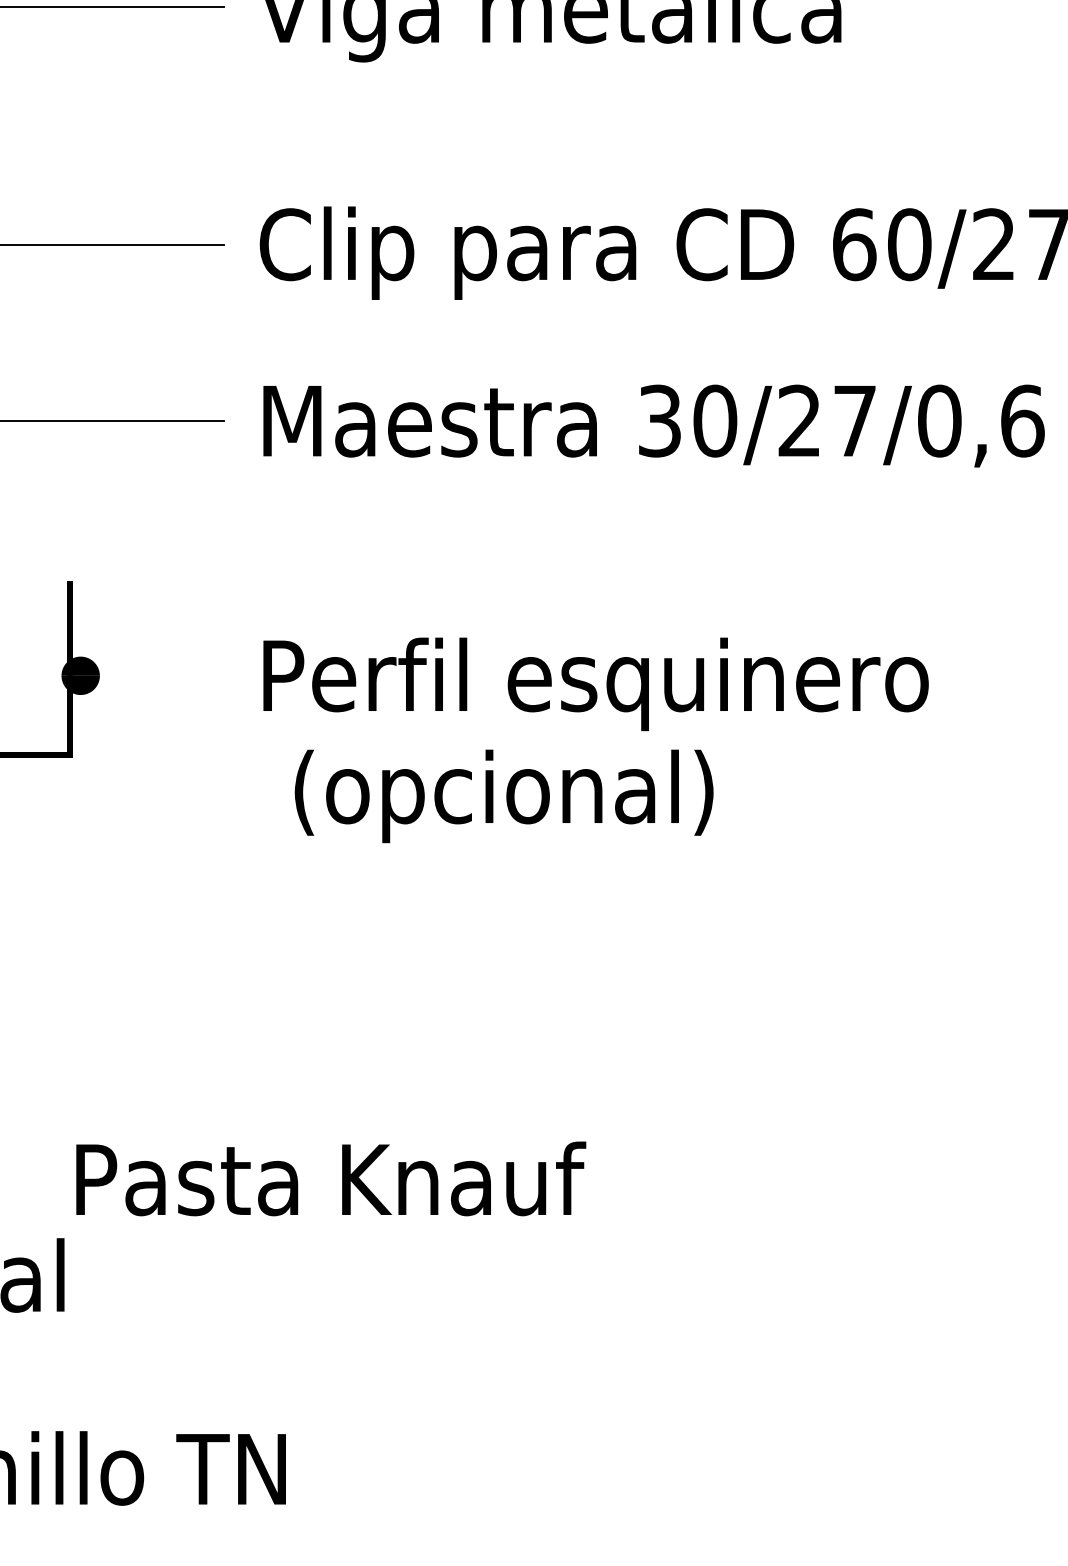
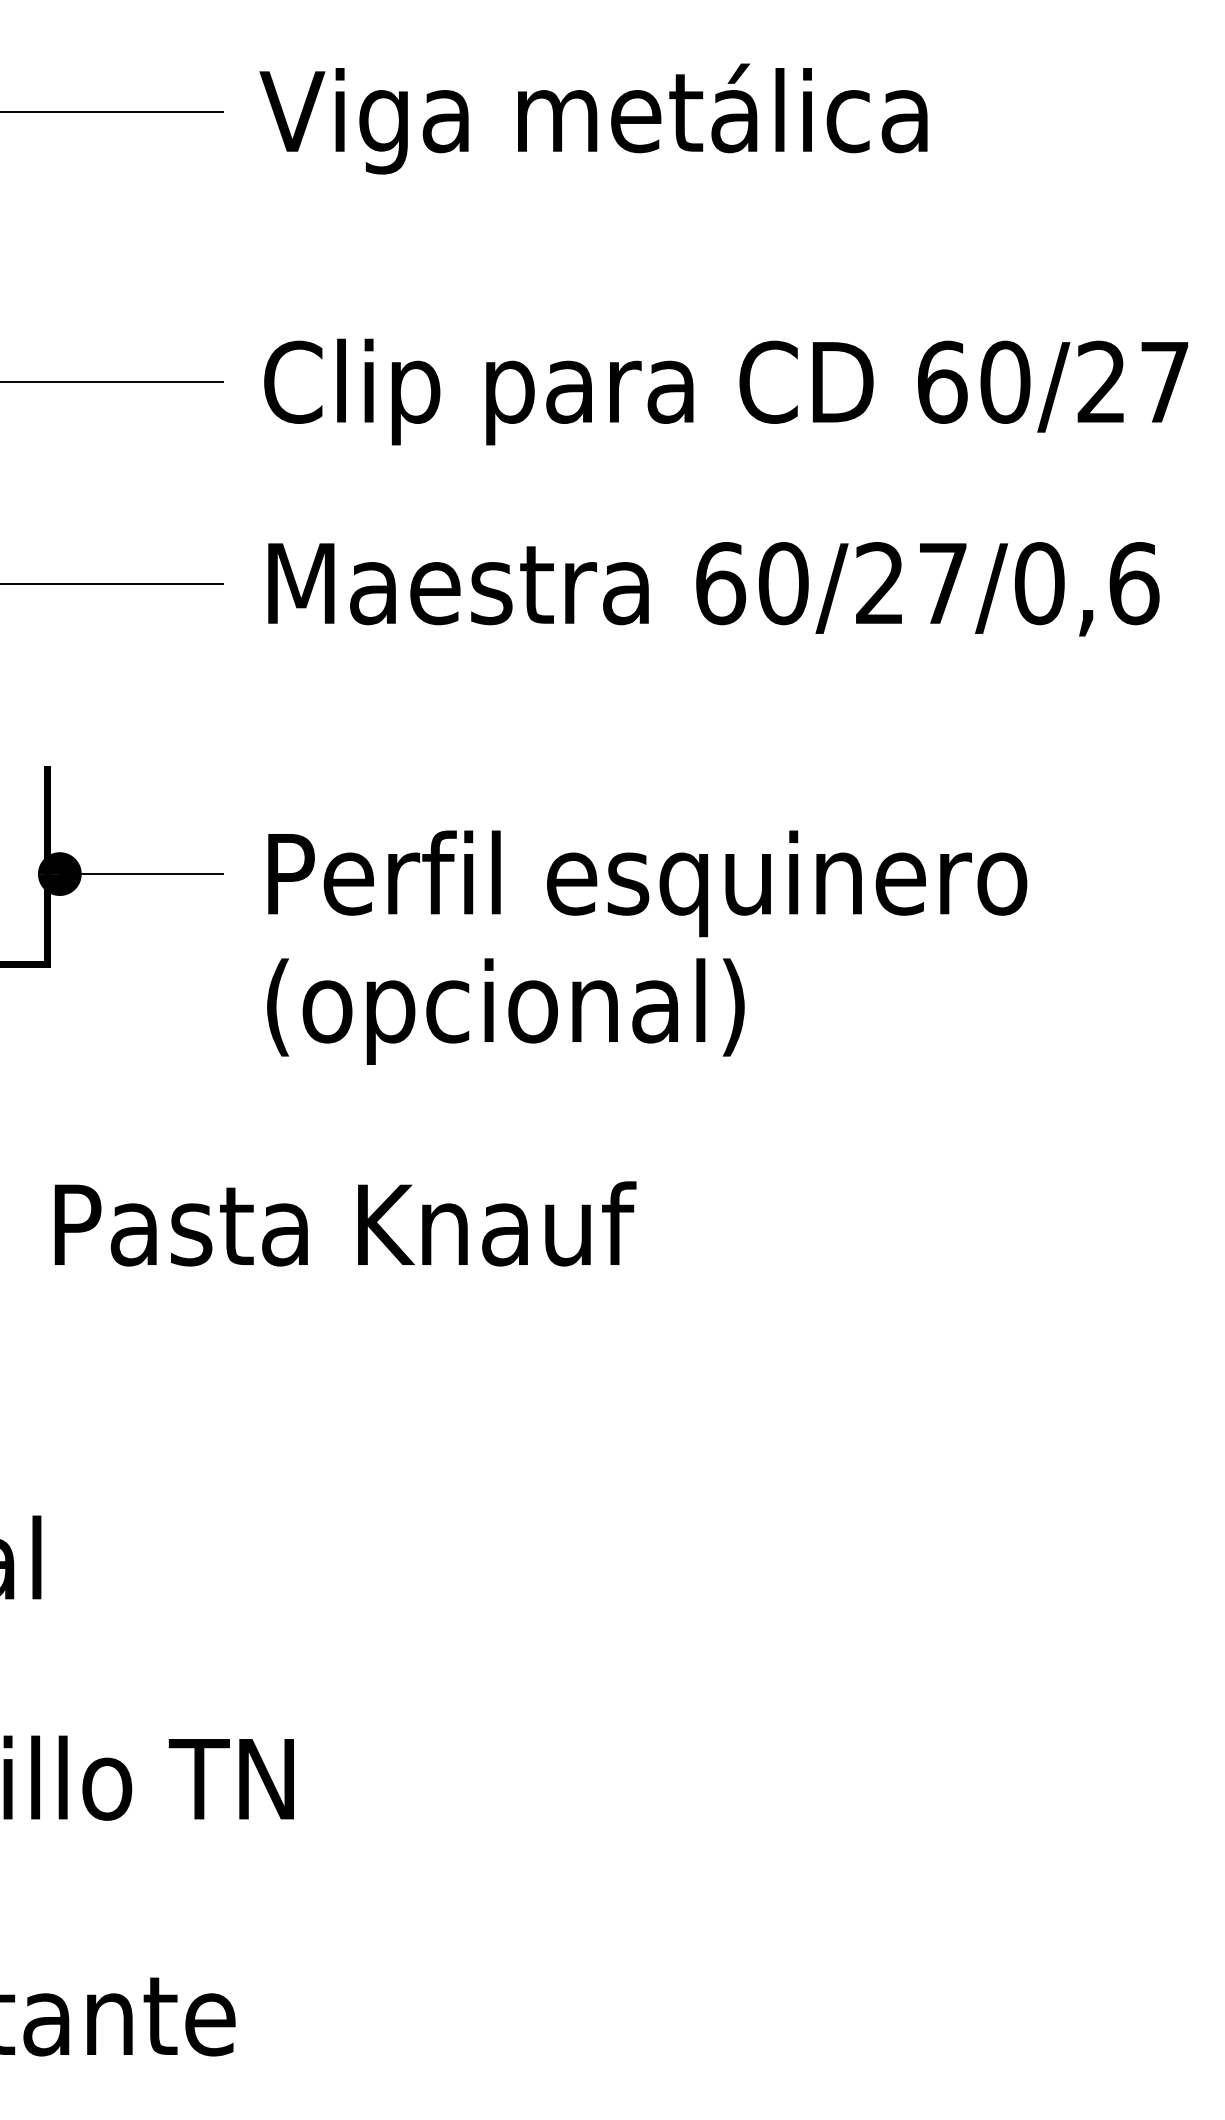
text: (660, 421) -> (721, 583), 30/27/0,6 -> 60/27/0,6
line: (151, 676) -> (140, 874), added
text: (503, 796) -> (505, 1011), moved
text: (331, 1178) -> (345, 1223), moved

